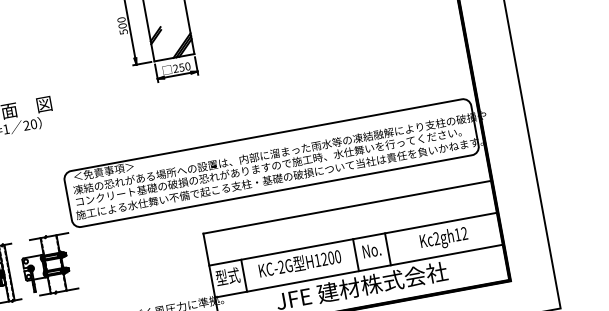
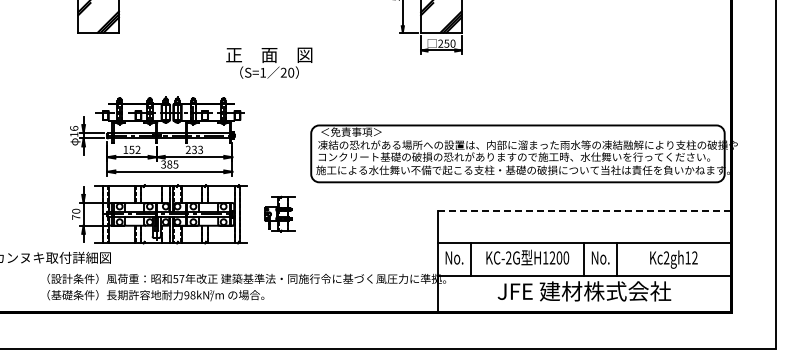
line: (347, 206) -> (584, 210), solid -> dashed
part: (48, 265) -> (279, 214), size x0.6
text: (227, 276) -> (454, 257), 型式 -> No.

